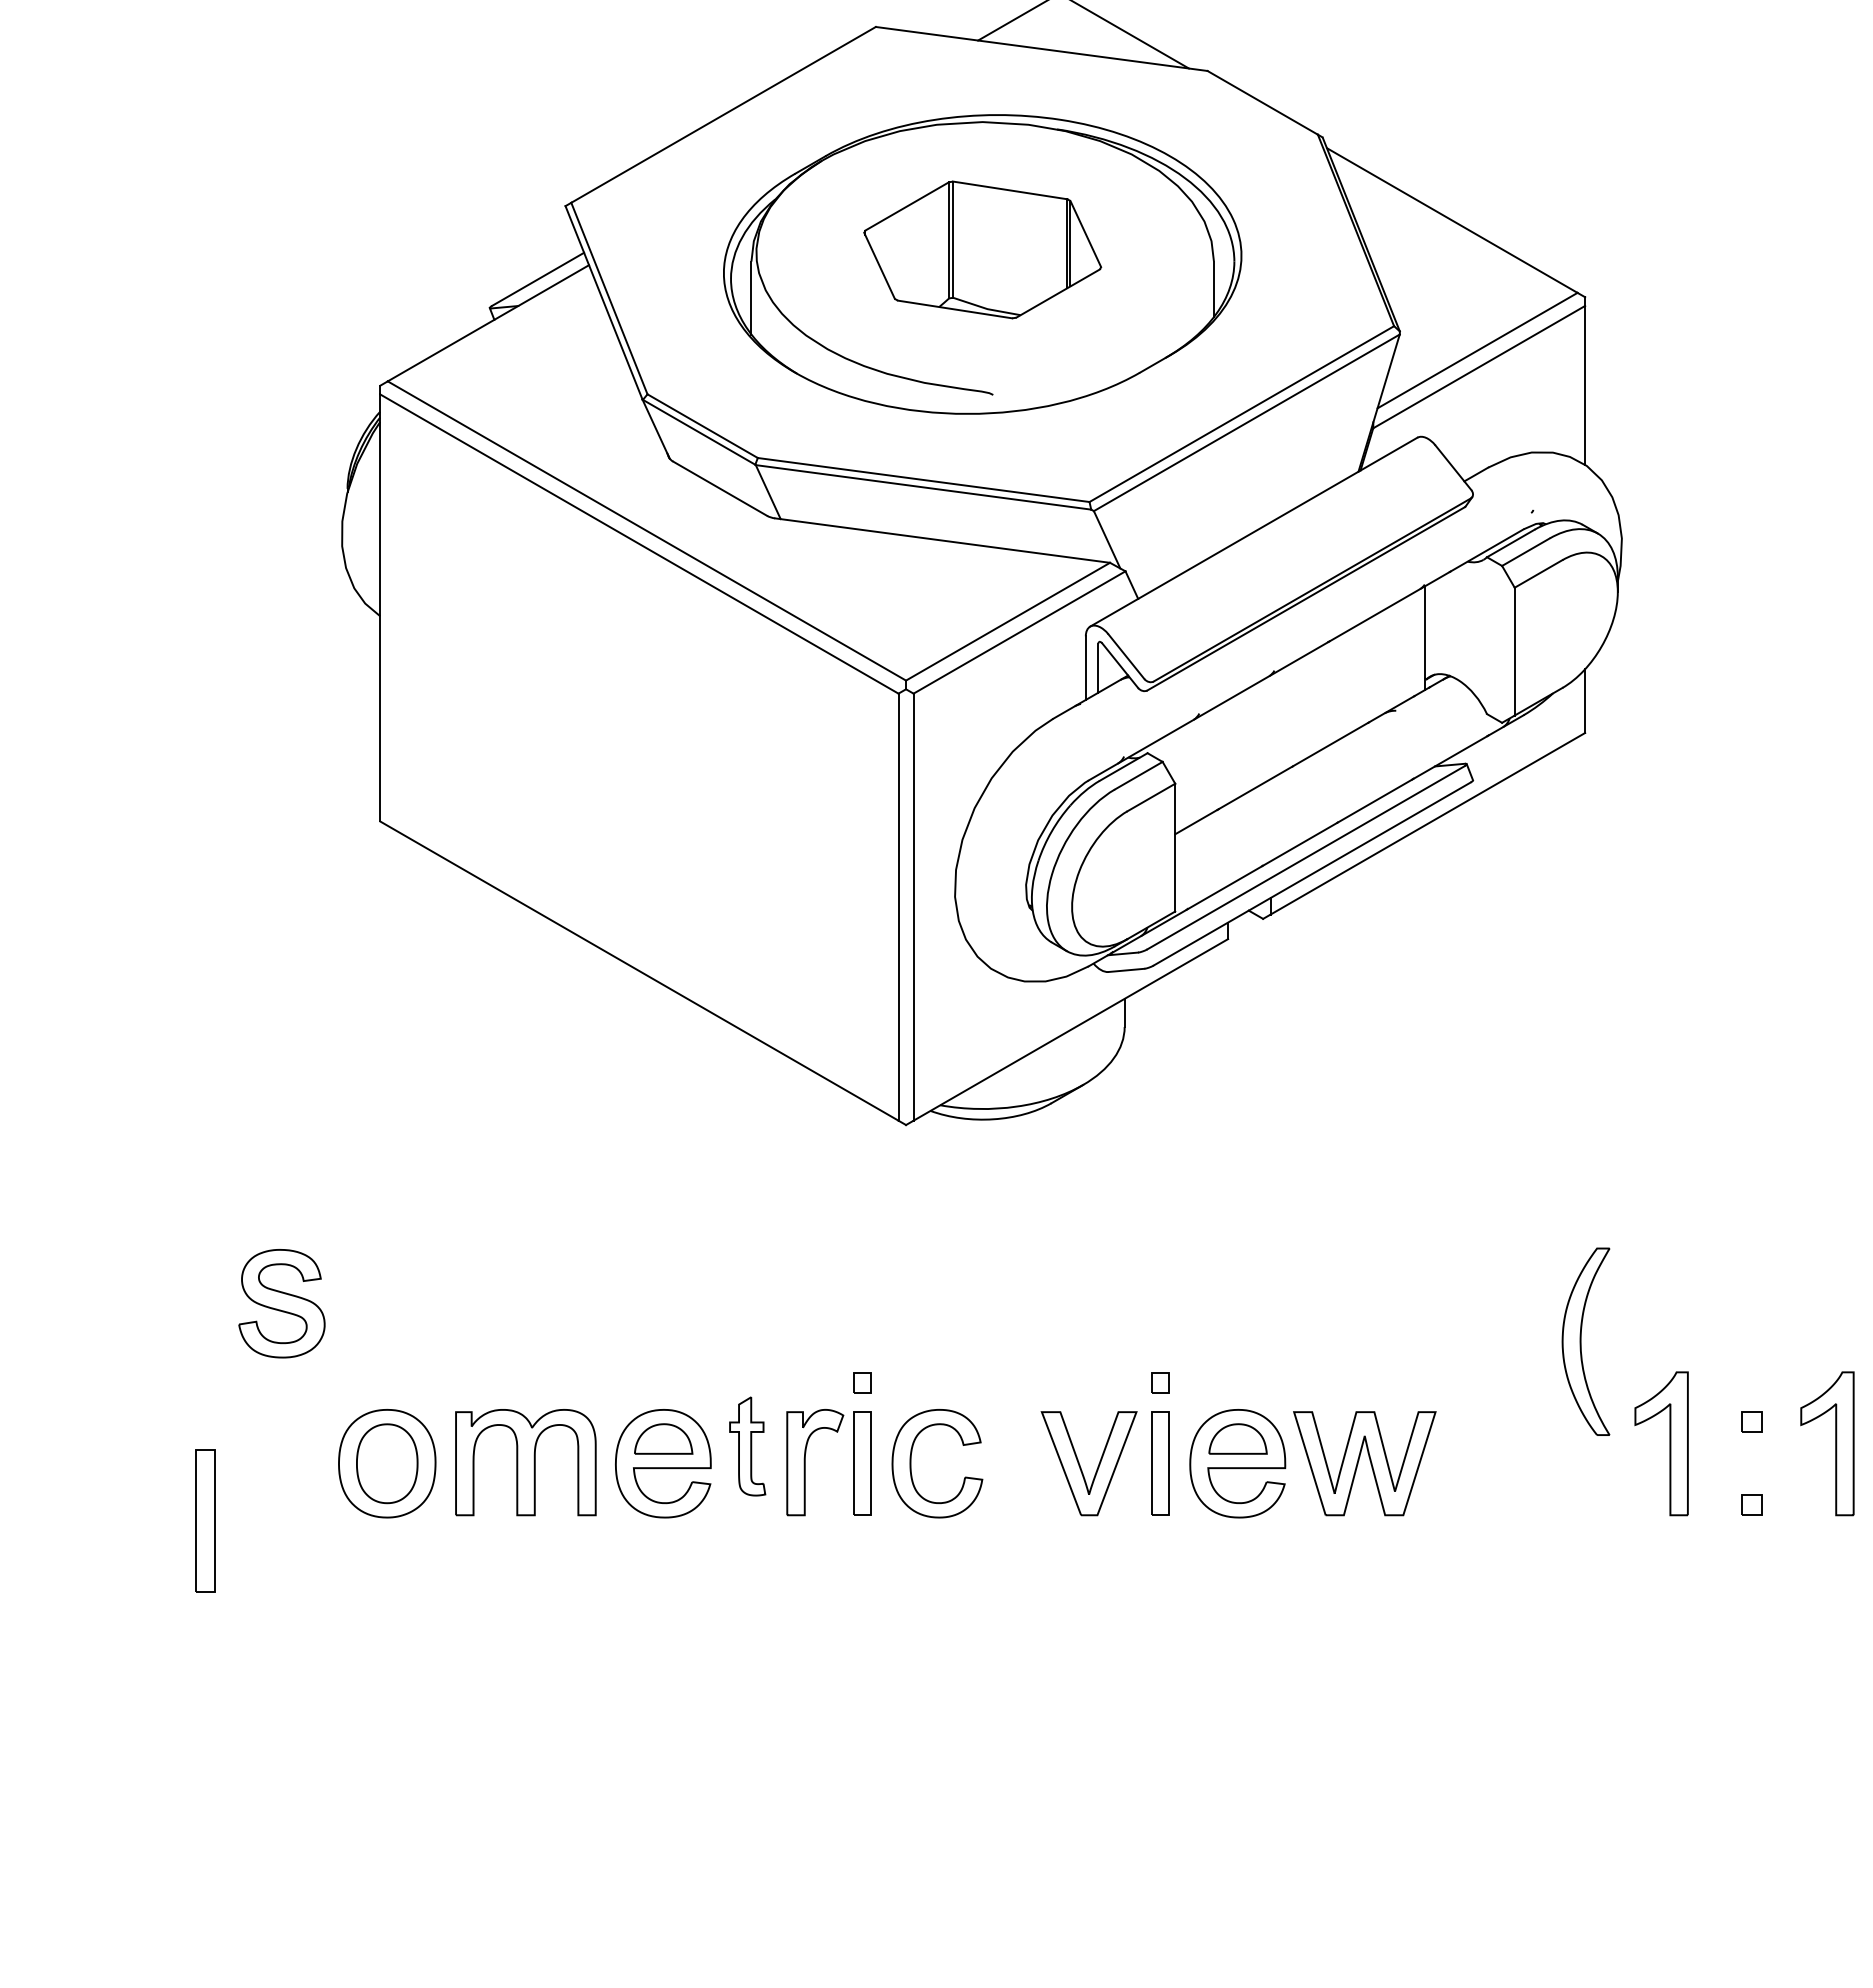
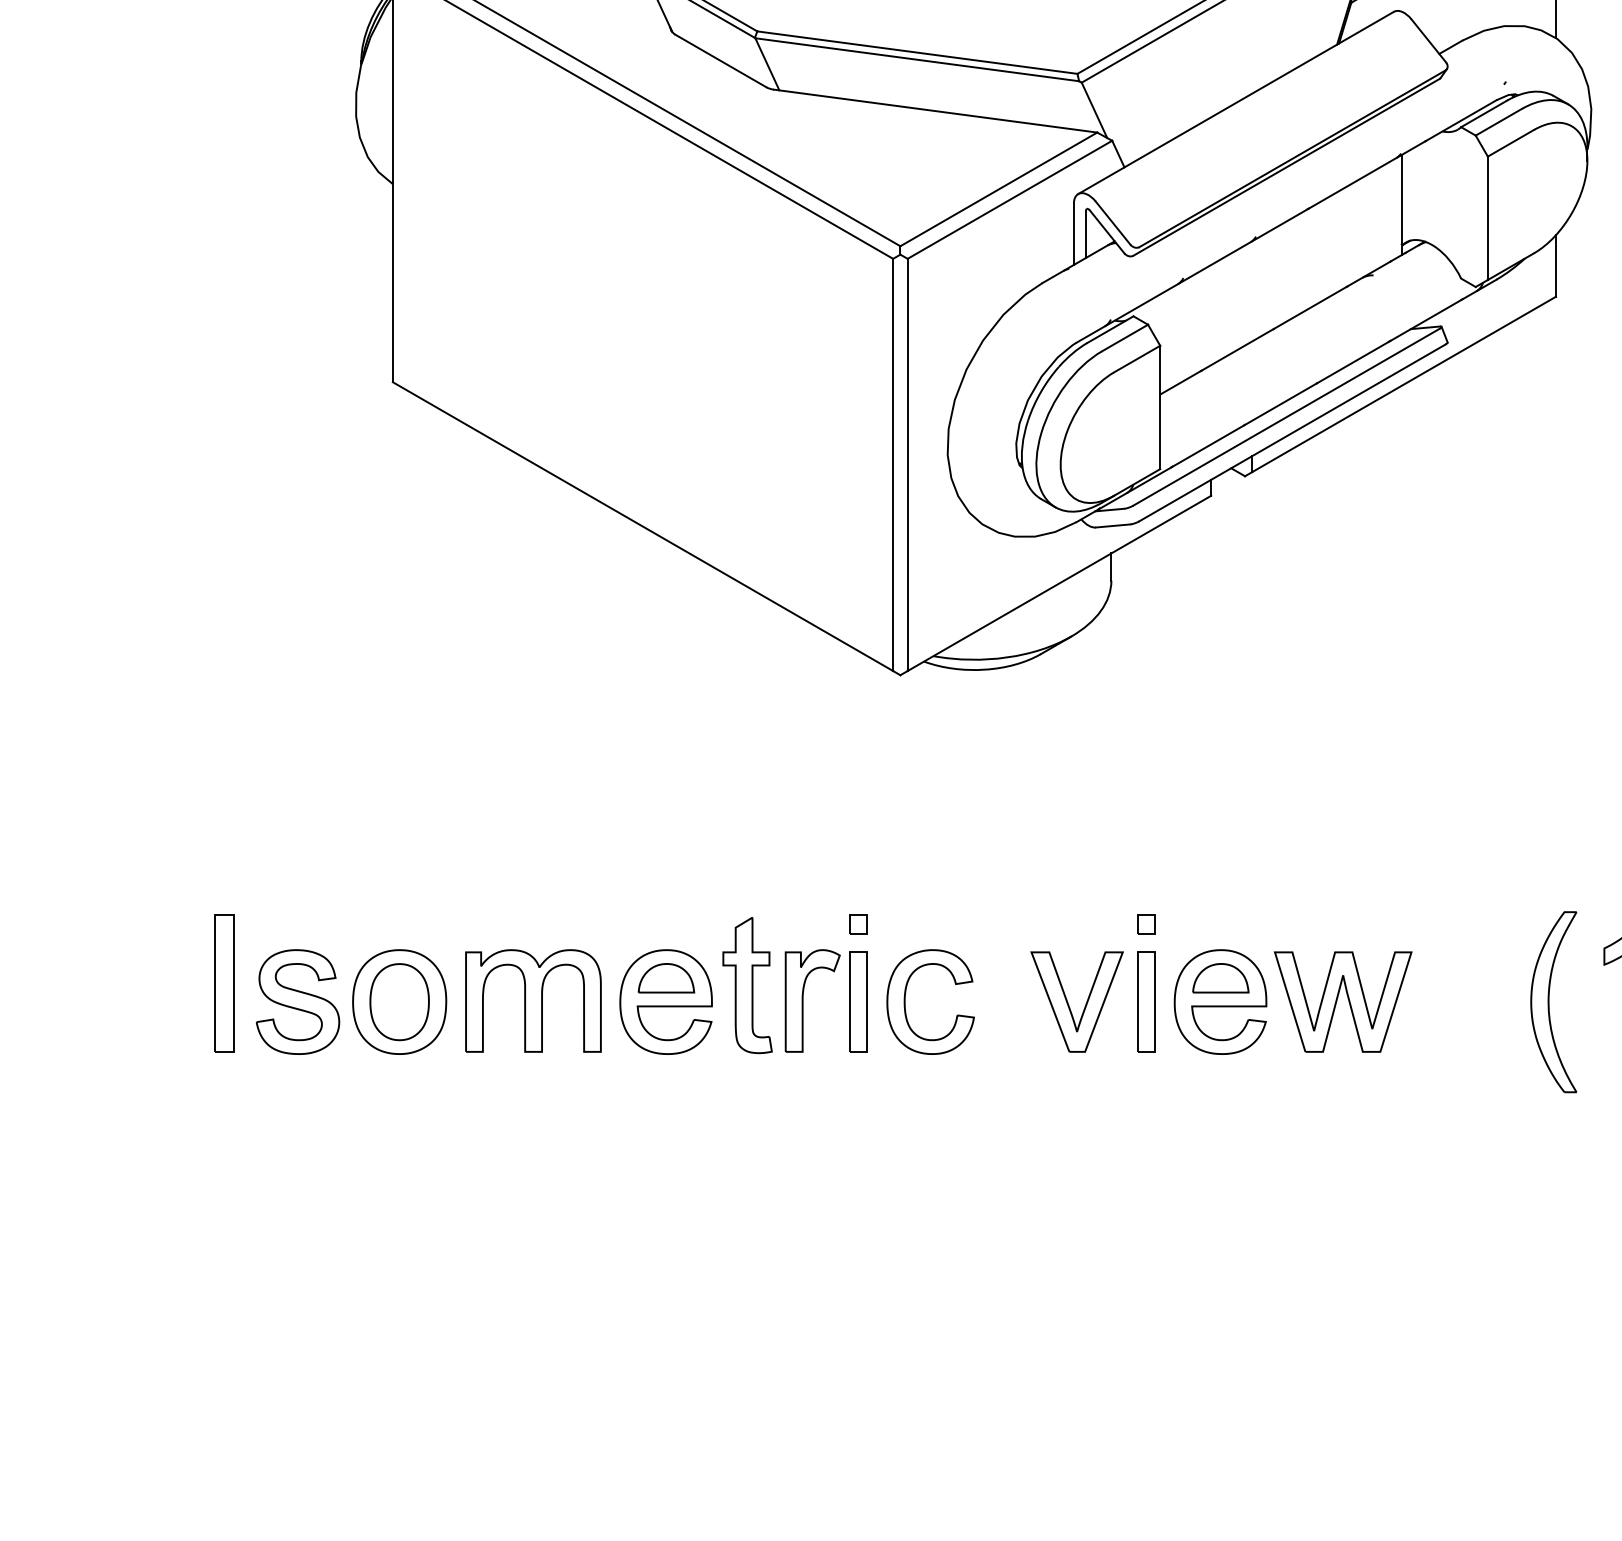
part: (281, 1303) -> (297, 1001), moved
part: (1585, 1341) -> (1553, 1001), moved
part: (747, 1446) -> (747, 985), size x1.43
part: (205, 1520) -> (224, 982), moved

